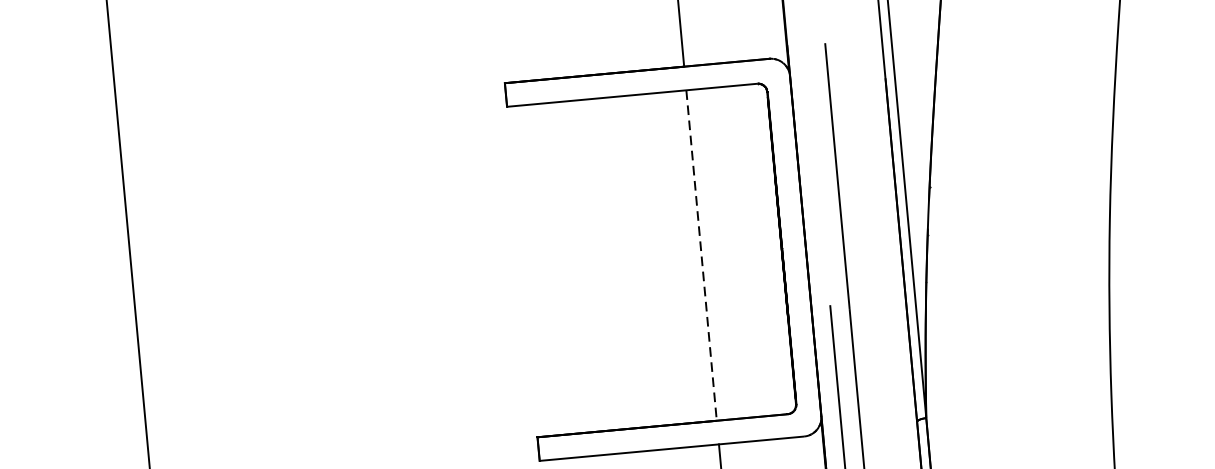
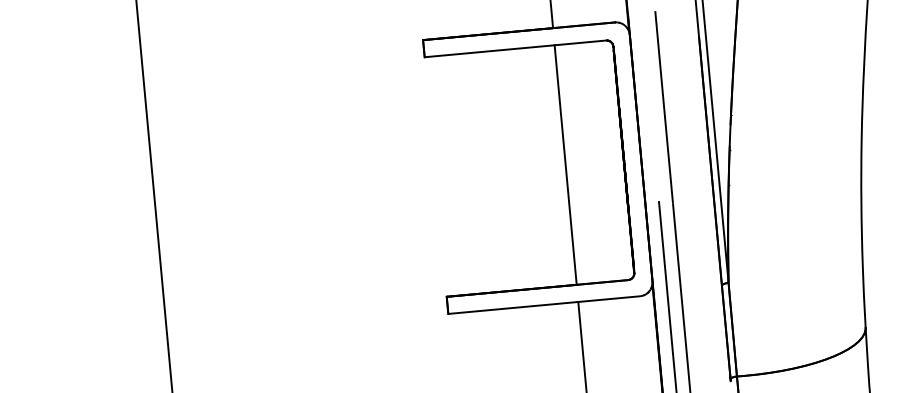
line: (701, 256) -> (565, 165), dashed -> solid

